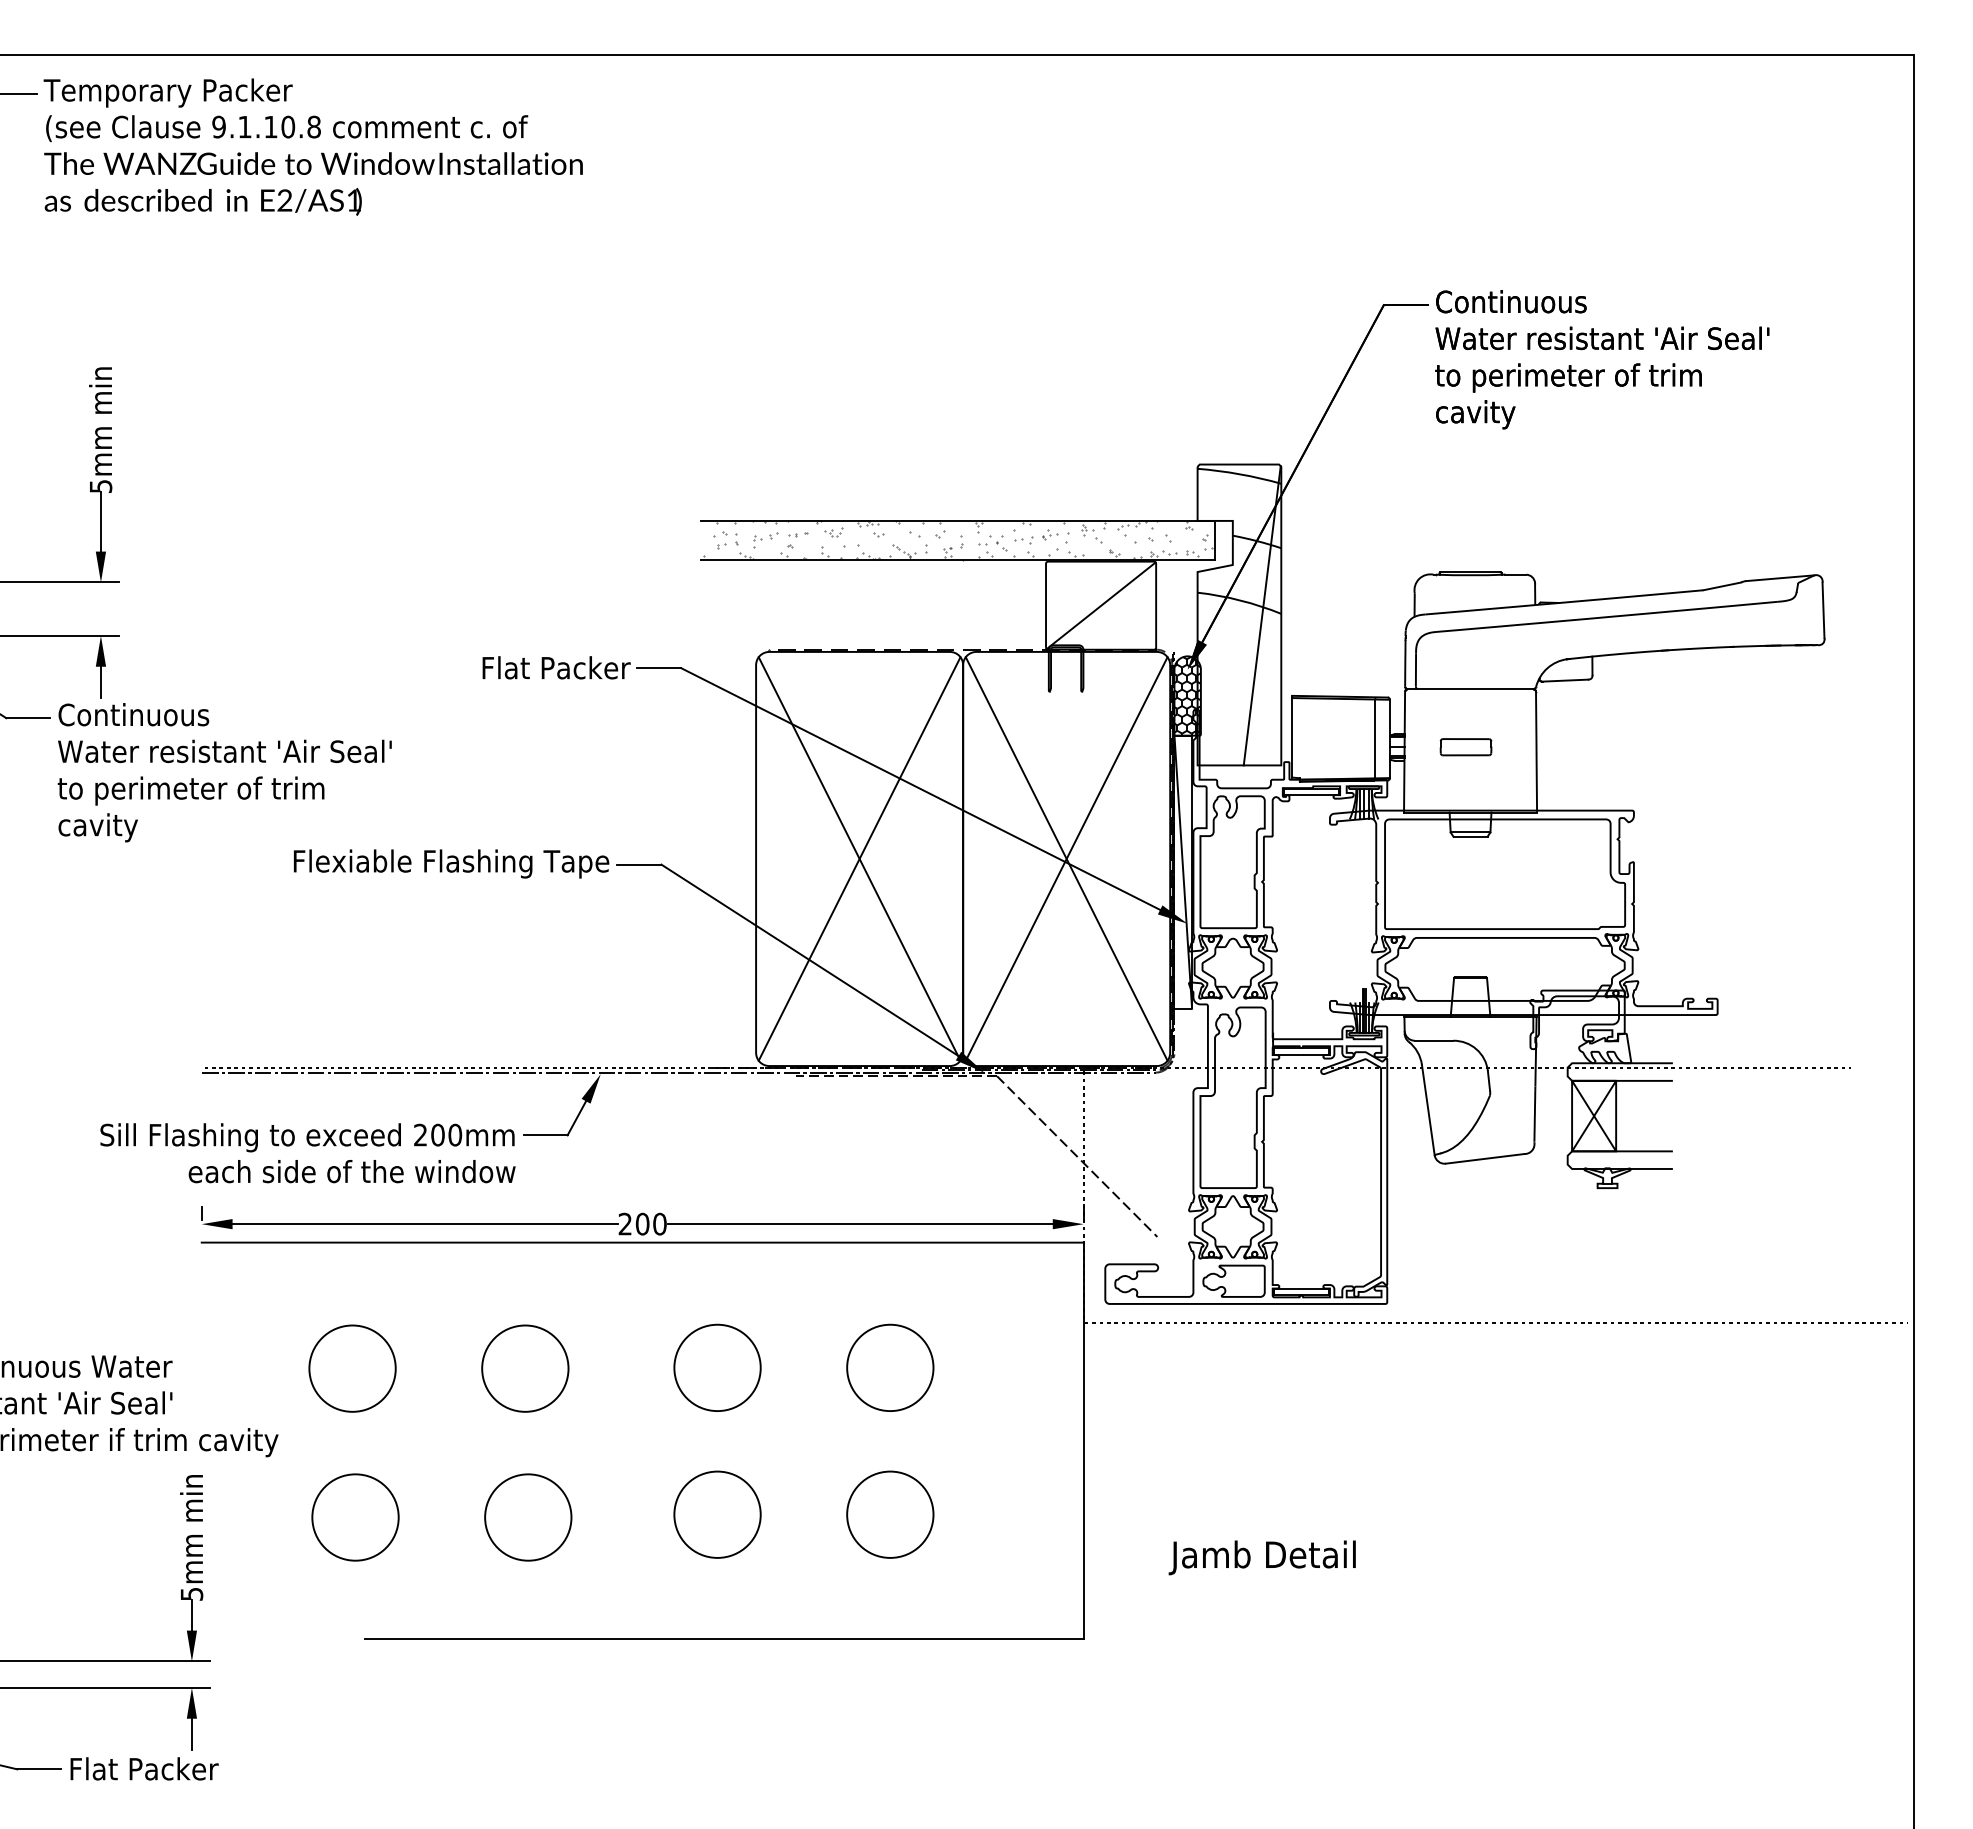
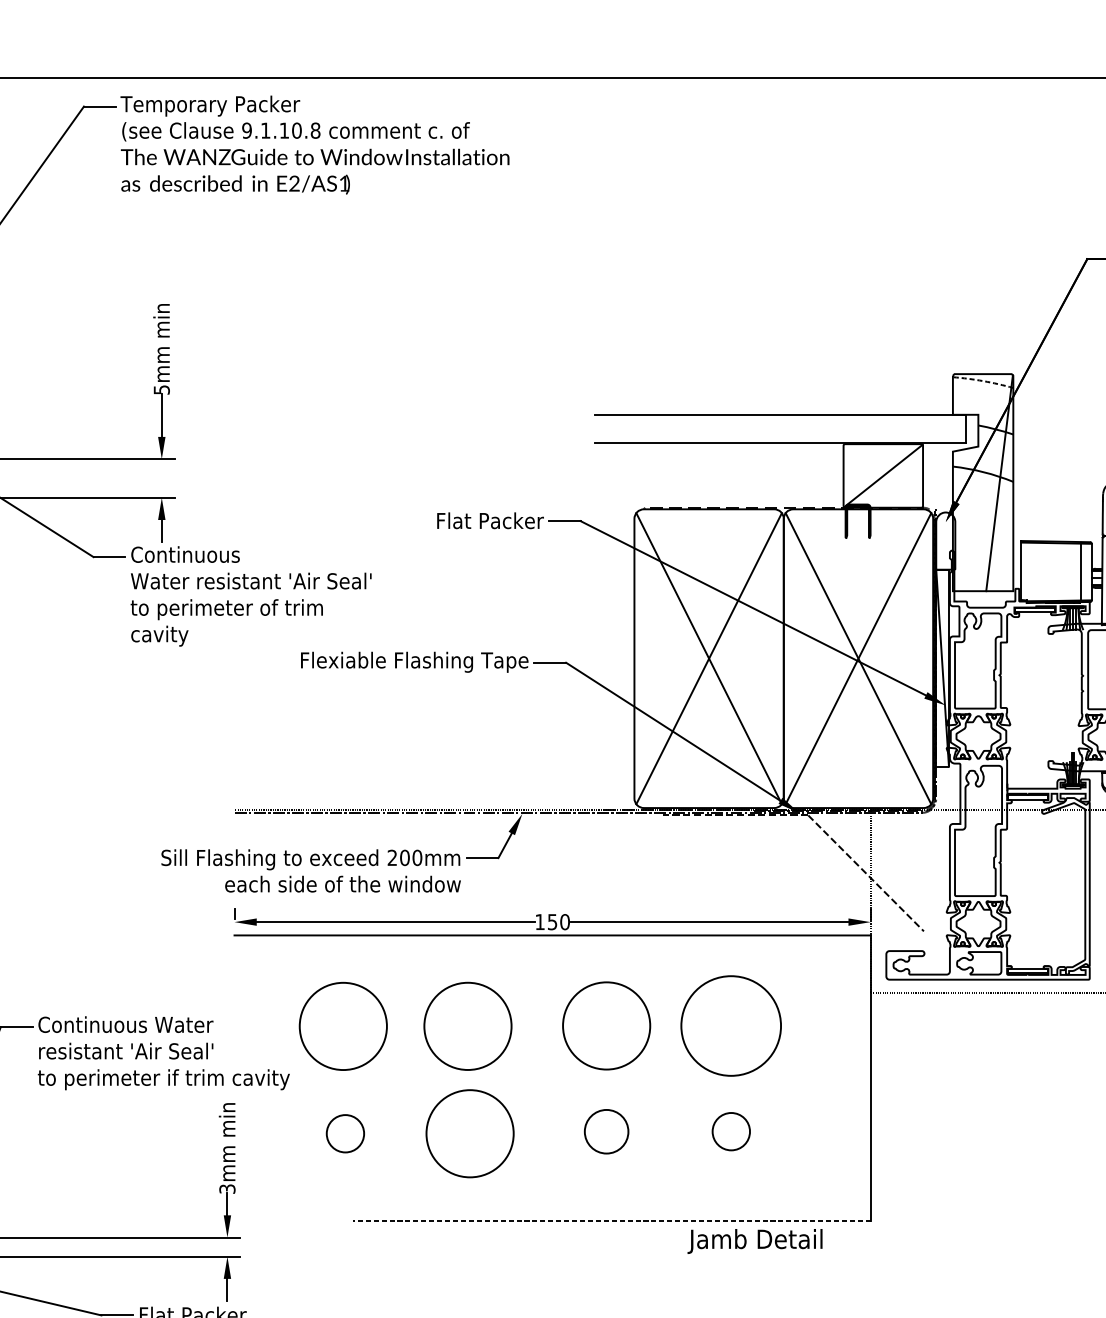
arc: (1239, 474) -> (983, 381), solid -> dashed
hatch: (957, 539) -> (779, 428), removed
hatch: (1187, 695) -> (945, 540), removed
text: (633, 1223) -> (545, 921), 200 -> 150
circle: (717, 1367) -> (606, 1025), size x1.4
circle: (890, 1367) -> (731, 1025), size x1.6
circle: (352, 1368) -> (343, 1026), size x1.4
circle: (525, 1368) -> (468, 1026), size x1.4
circle: (717, 1514) -> (606, 1131), size x0.7
circle: (890, 1514) -> (731, 1131), size x0.6
circle: (355, 1517) -> (345, 1133), size x0.6
circle: (528, 1517) -> (470, 1133), size x1.4
text: (1261, 1557) -> (754, 1241), moved
text: (191, 1593) -> (227, 1188), 5mm -> 3mm
line: (723, 1639) -> (610, 1221), solid -> dashed

